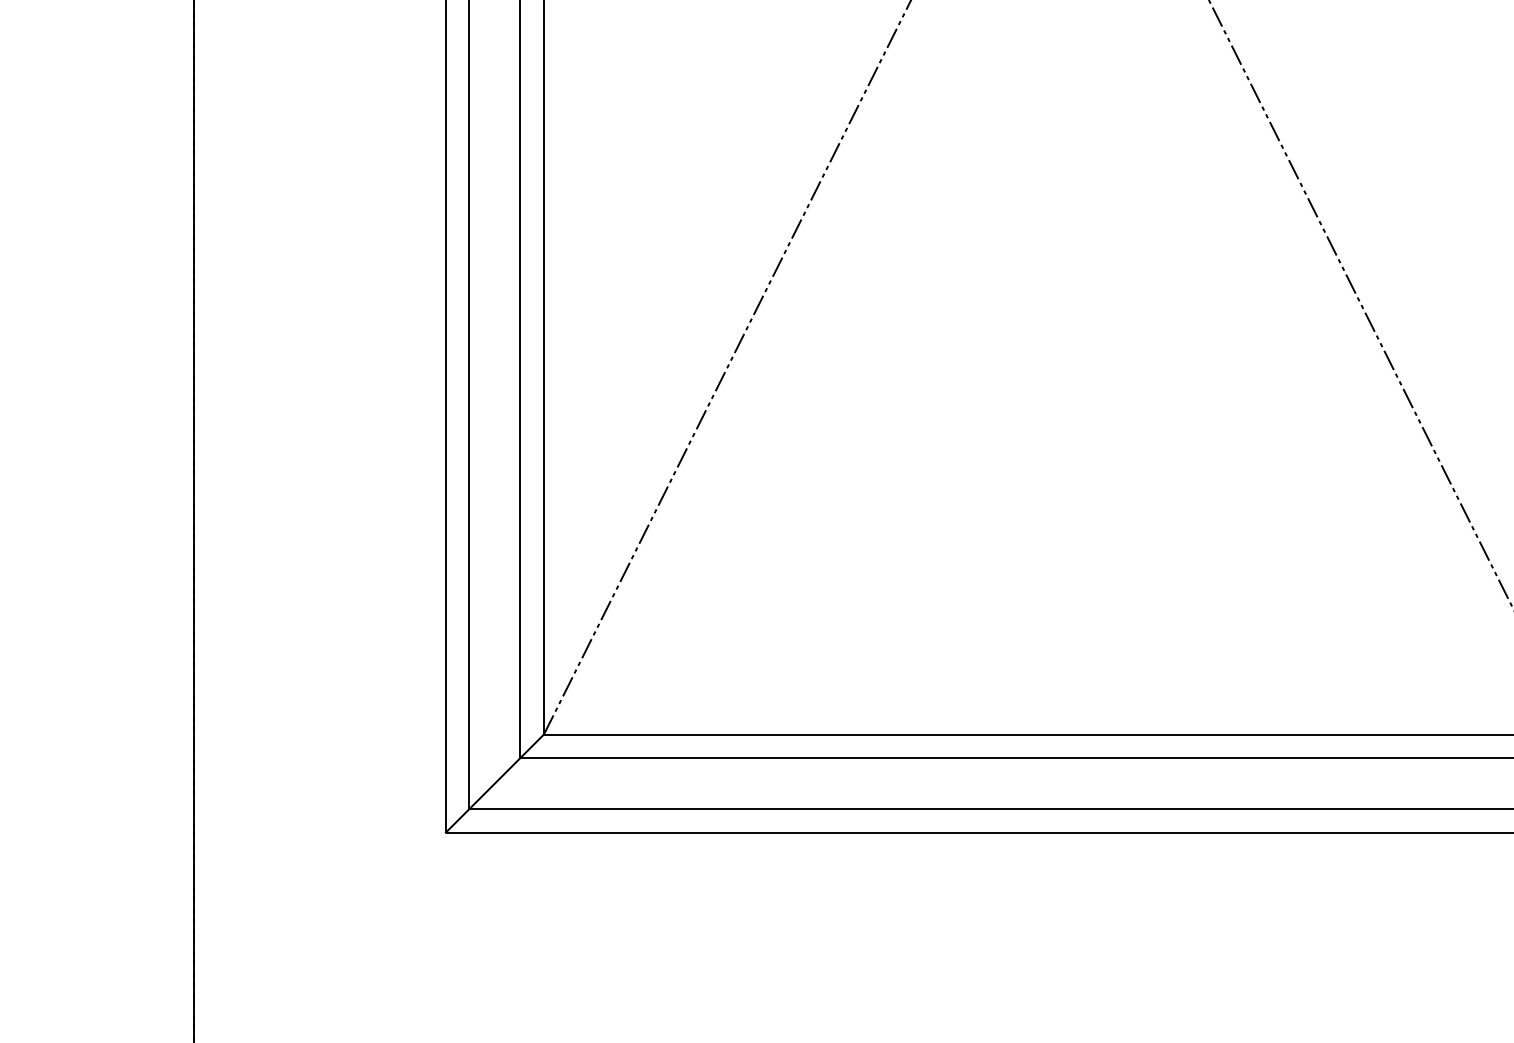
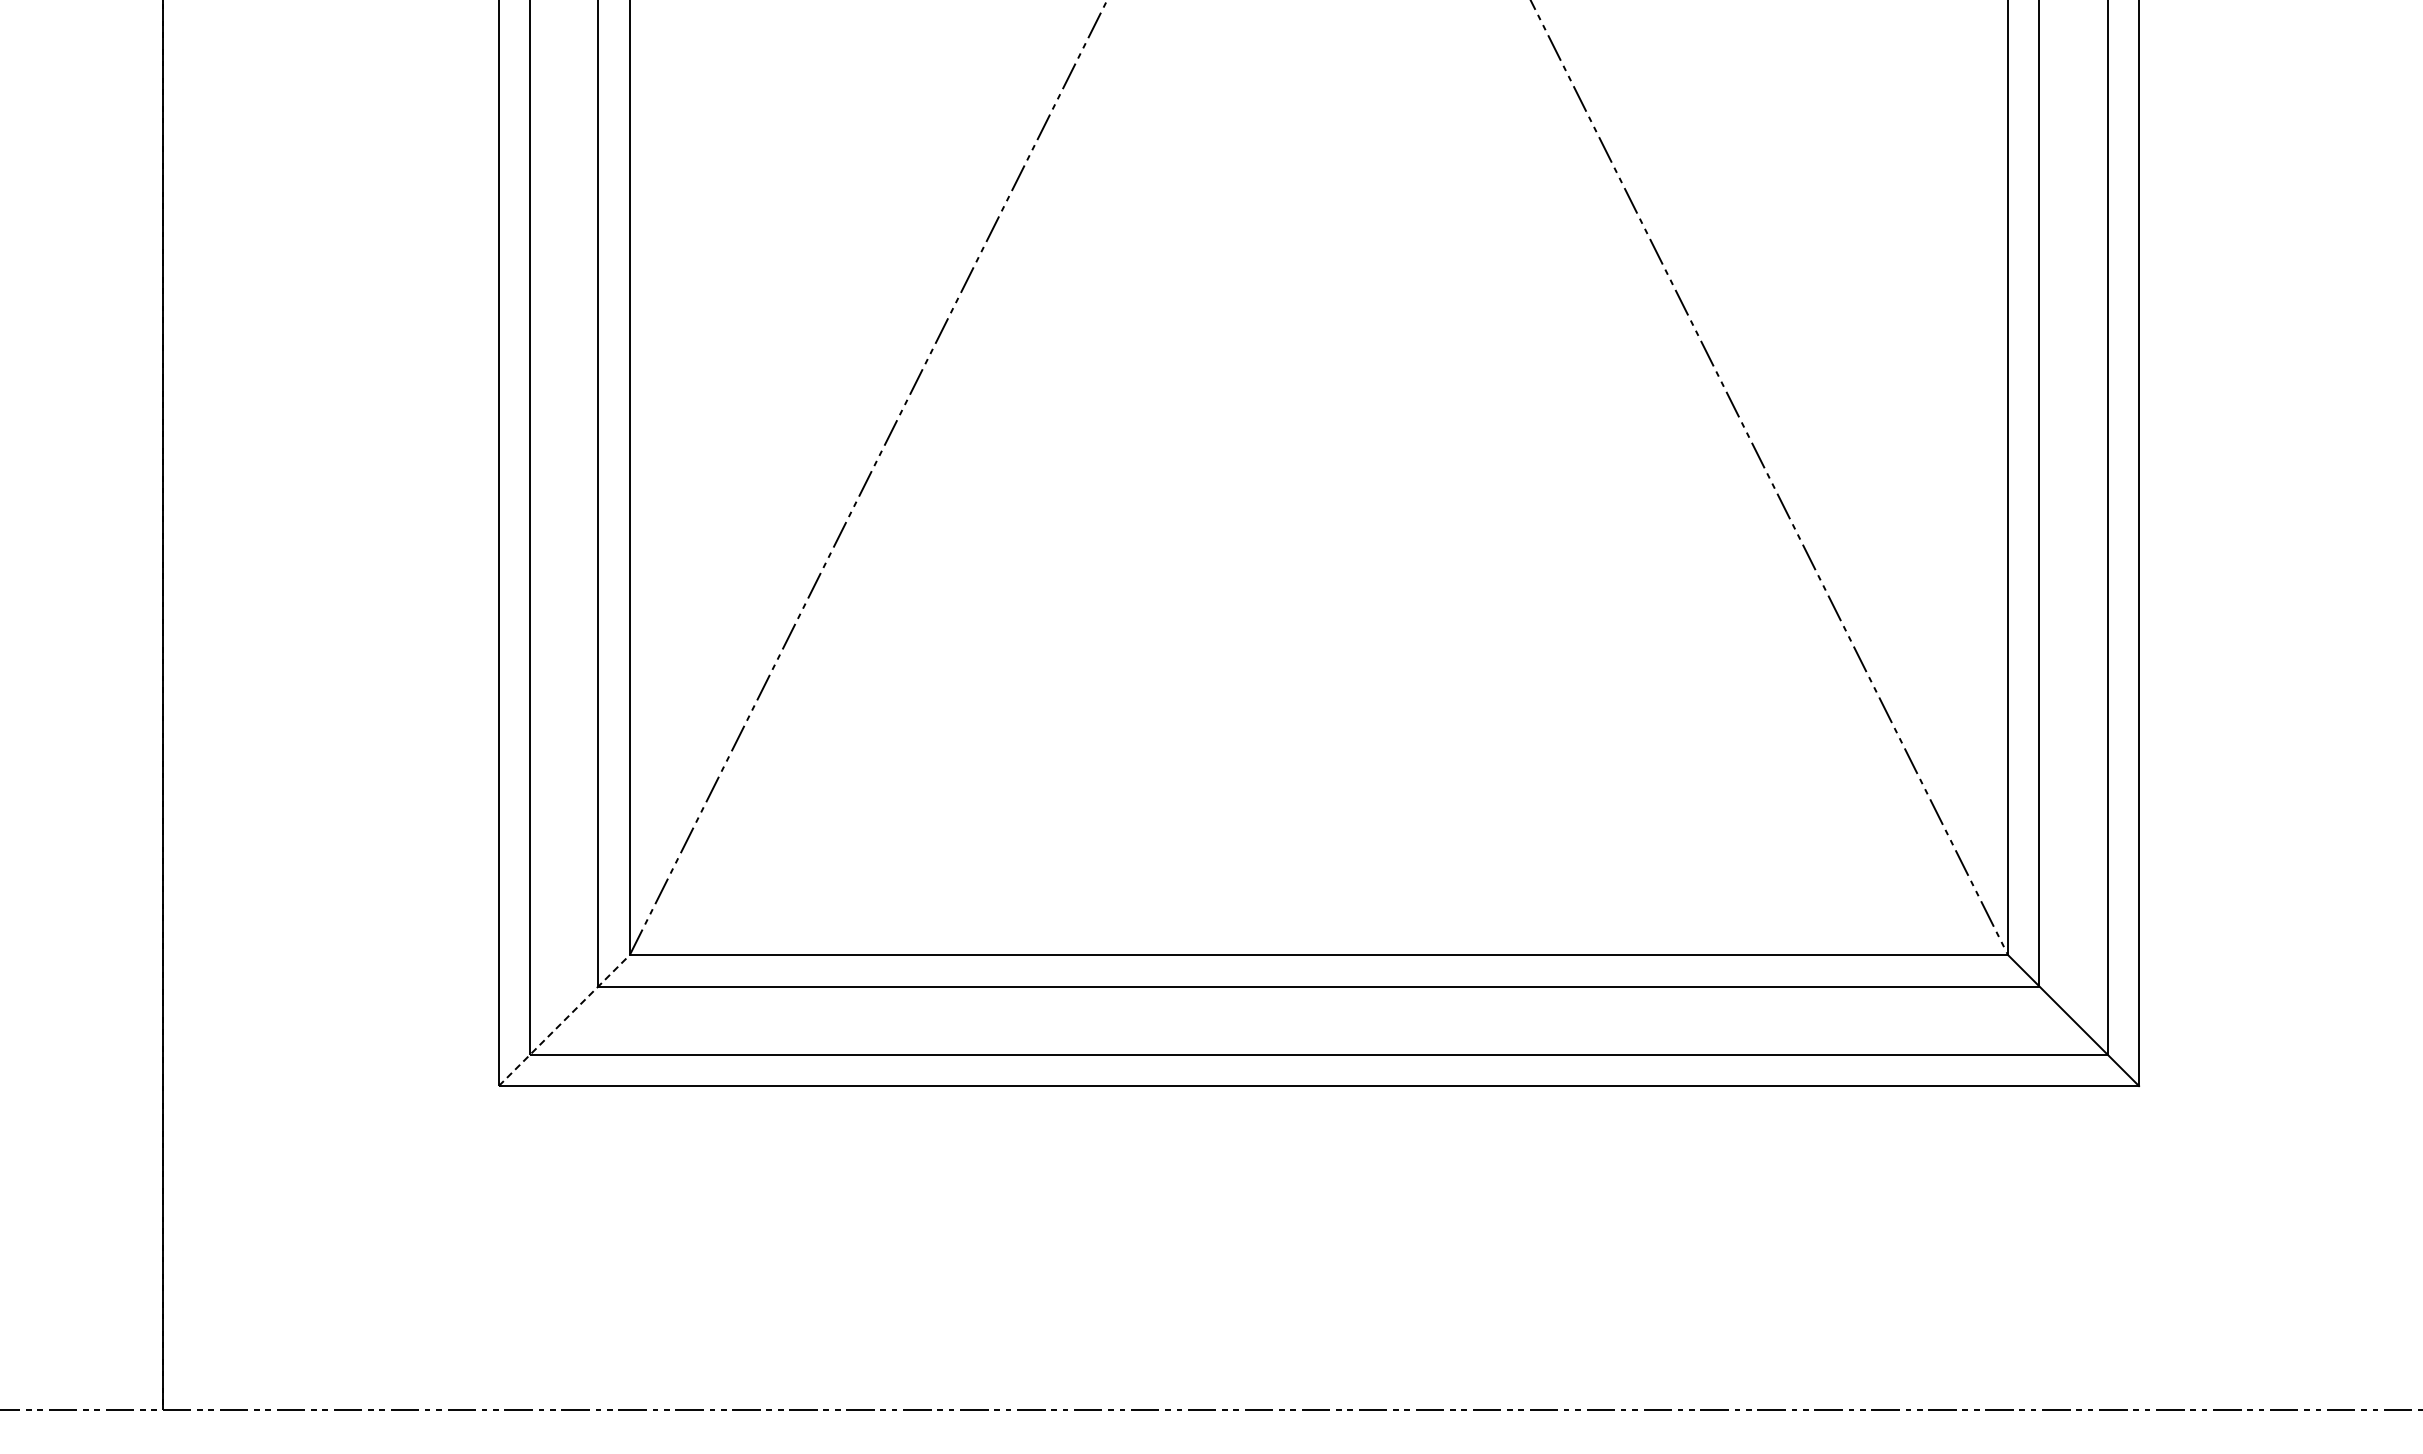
line: (495, 783) -> (564, 1020), solid -> dashed

